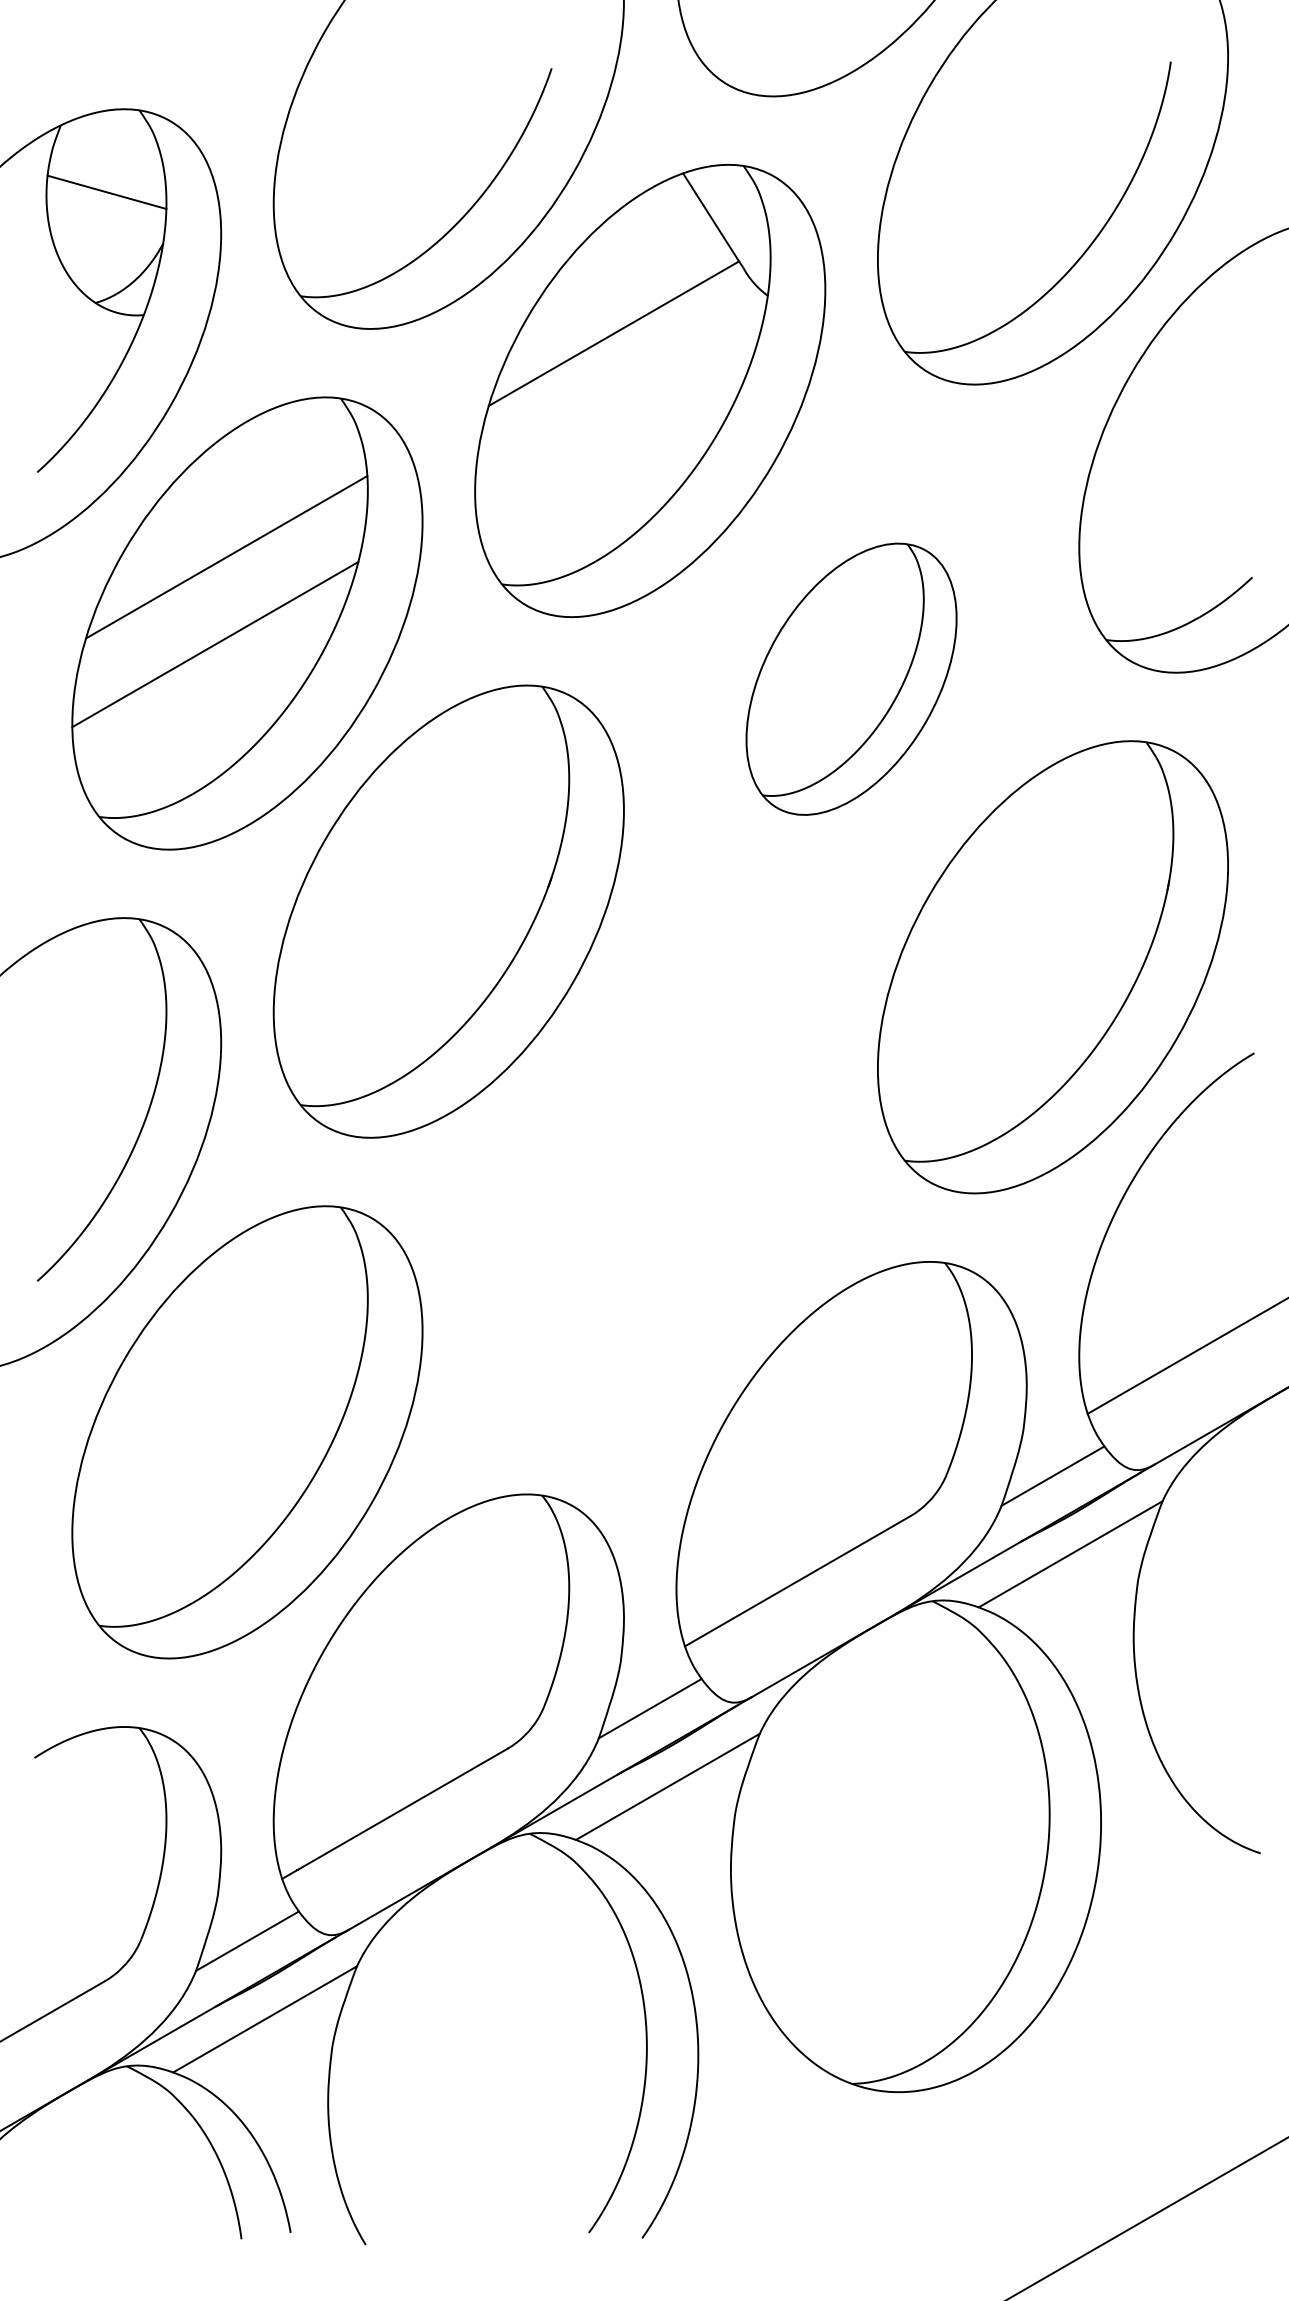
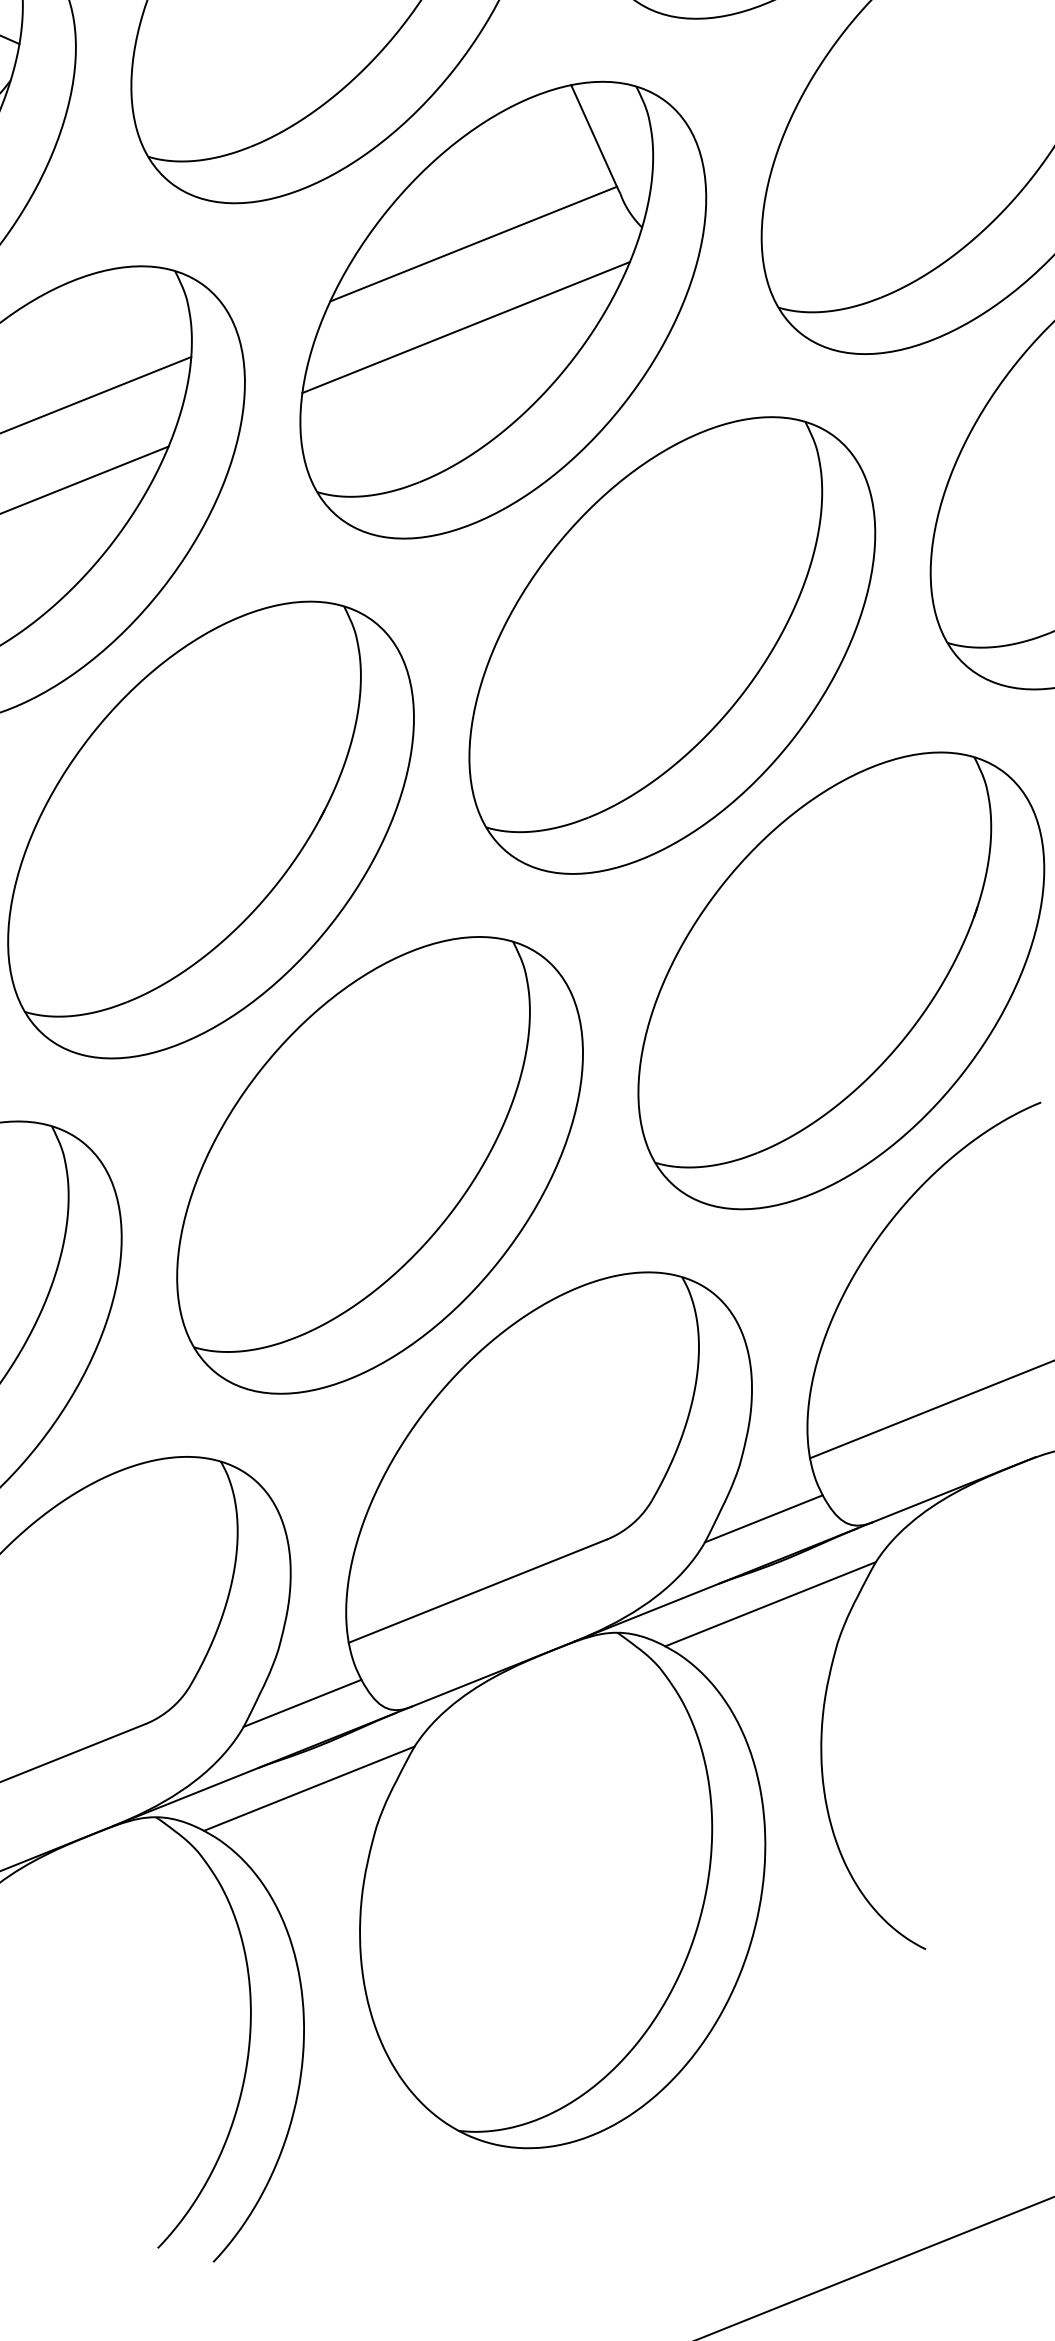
line: (618, 411) -> (466, 327), added
part: (851, 679) -> (672, 645), size x1.67
part: (650, 1199) -> (380, 1165), added

